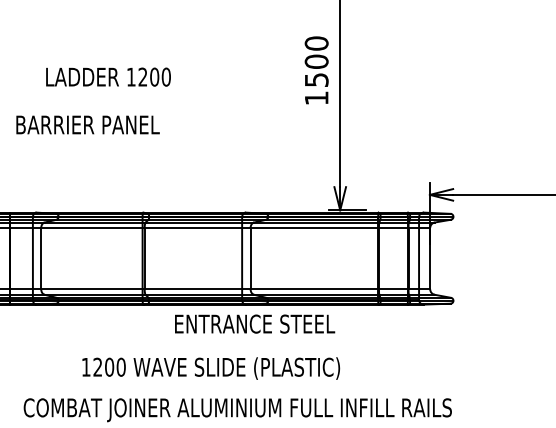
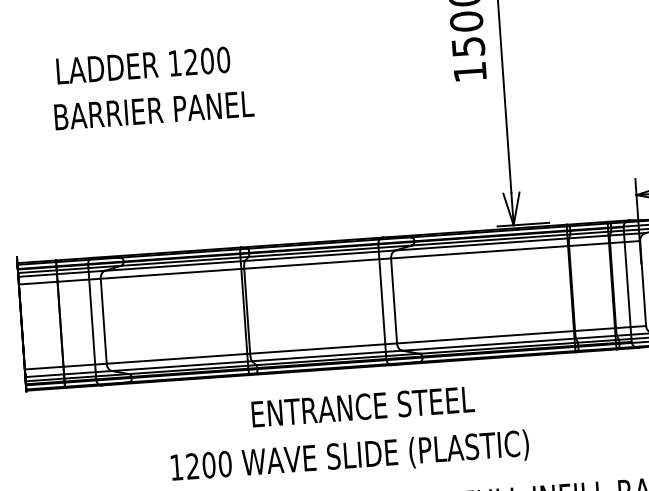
text: (108, 76) -> (143, 64), moved
text: (87, 124) -> (153, 109), moved
text: (255, 323) -> (363, 405), moved

